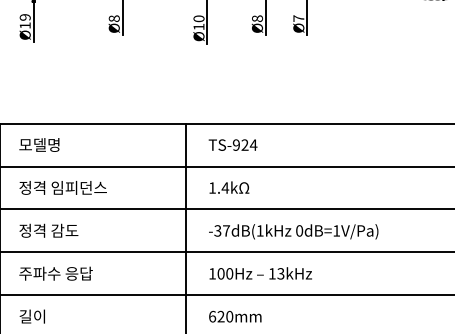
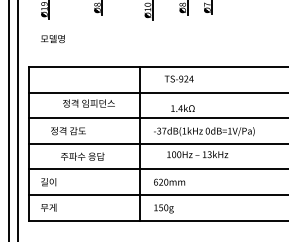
text: (38, 144) -> (52, 38), moved
text: (231, 144) -> (178, 78), moved
text: (228, 186) -> (182, 107), moved
text: (62, 187) -> (88, 103), moved
text: (48, 231) -> (68, 131), moved
text: (55, 273) -> (82, 156), moved
text: (260, 273) -> (197, 154), moved

